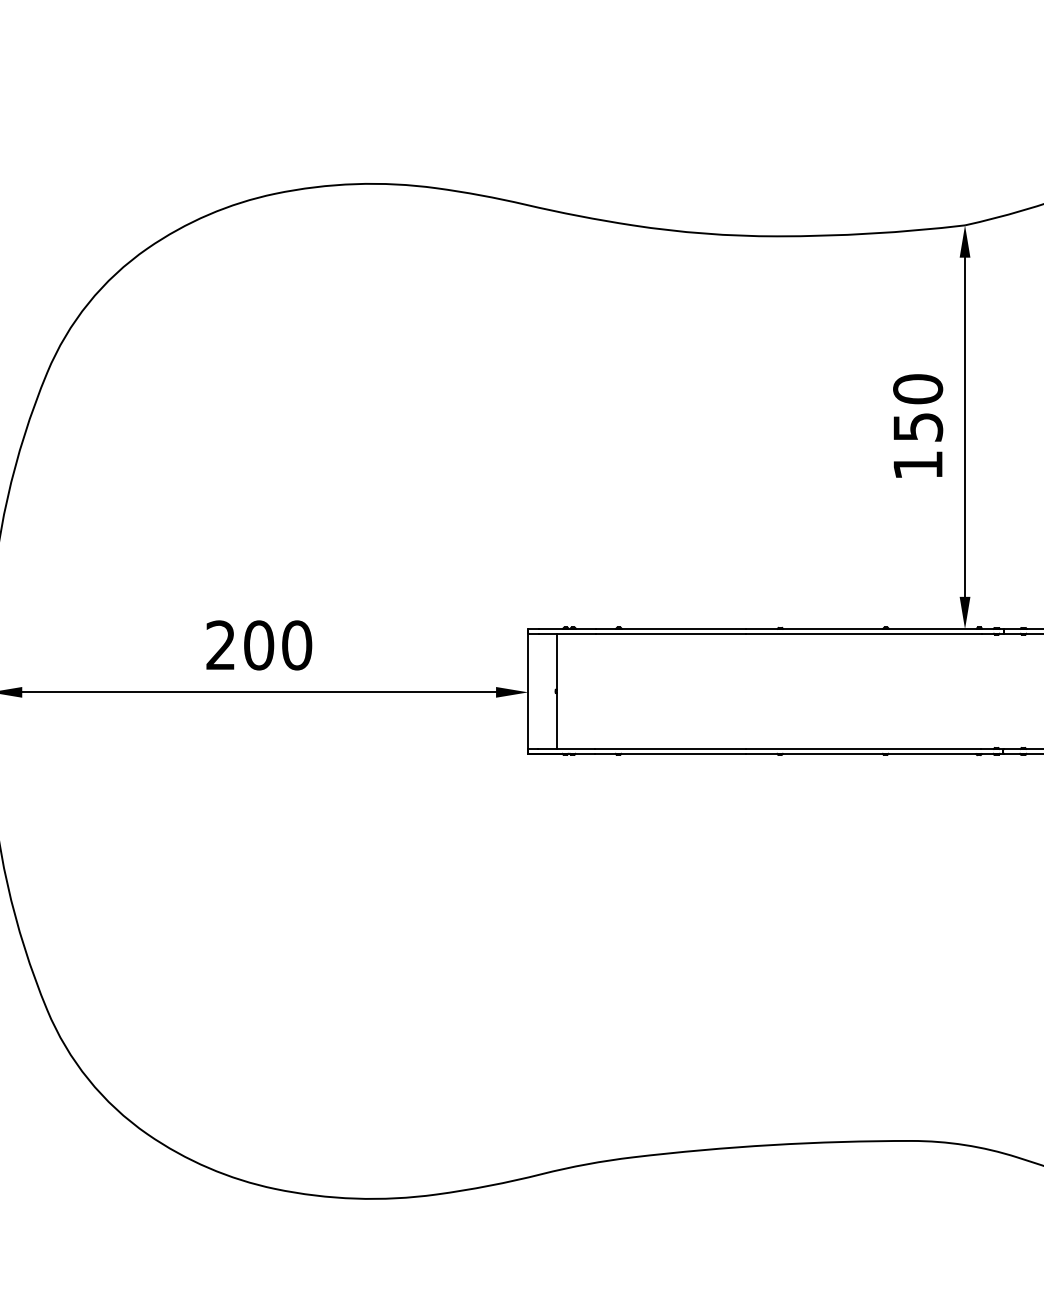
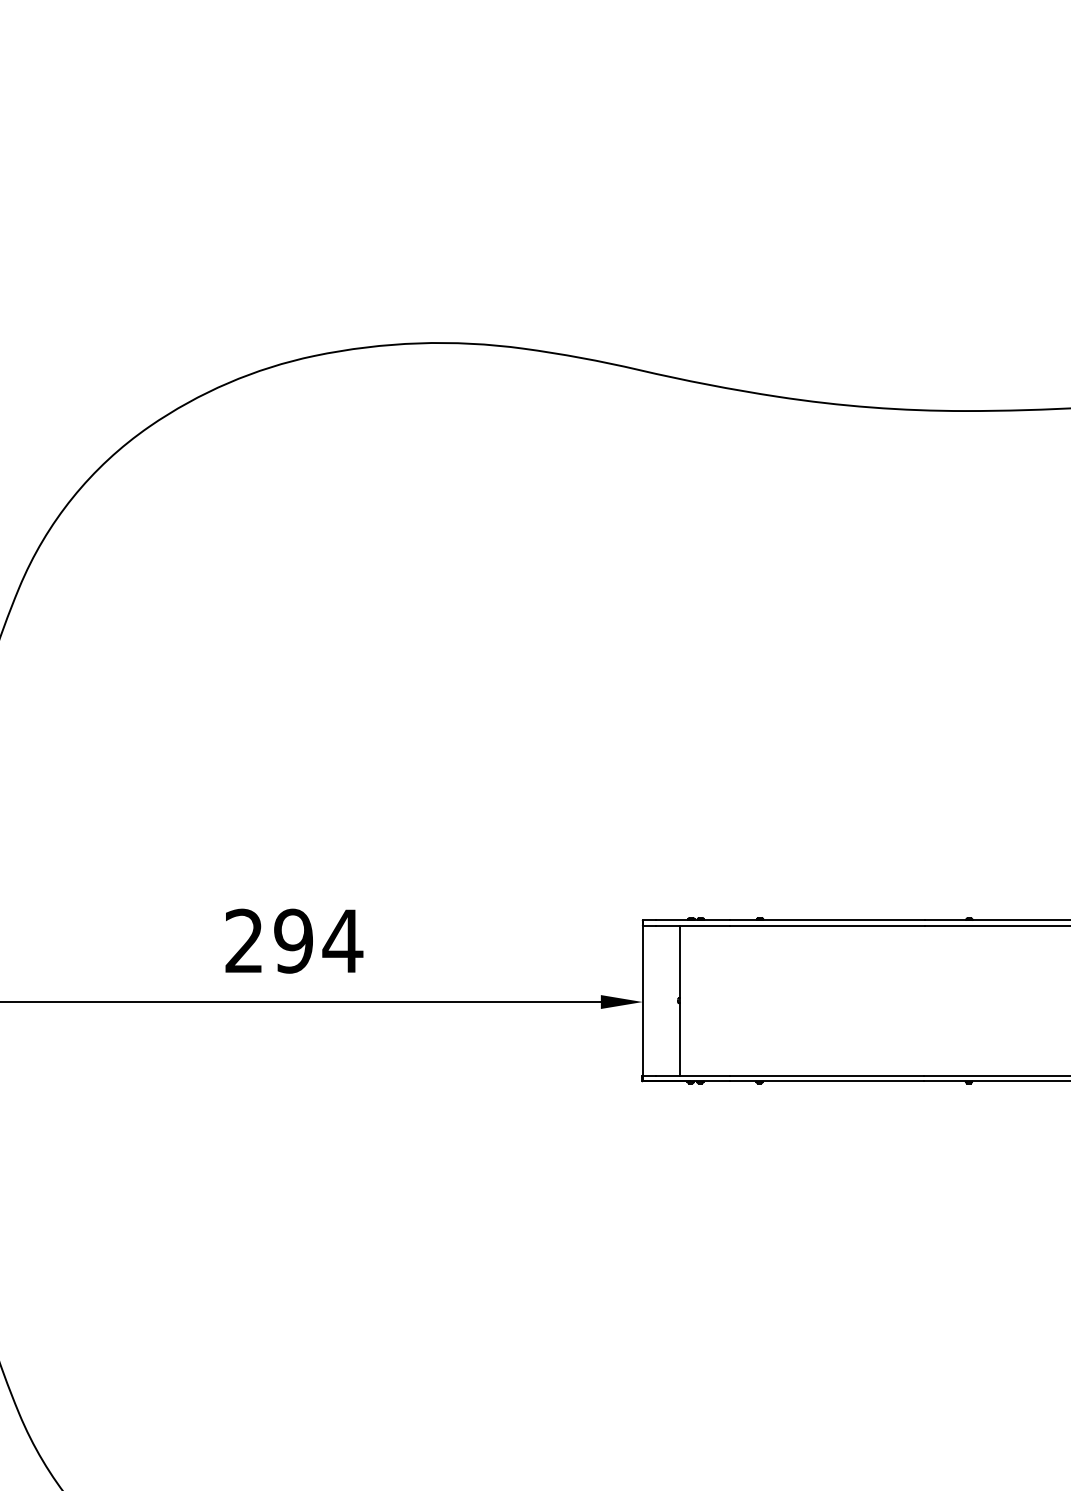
text: (278, 645) -> (318, 941), 200 -> 294

